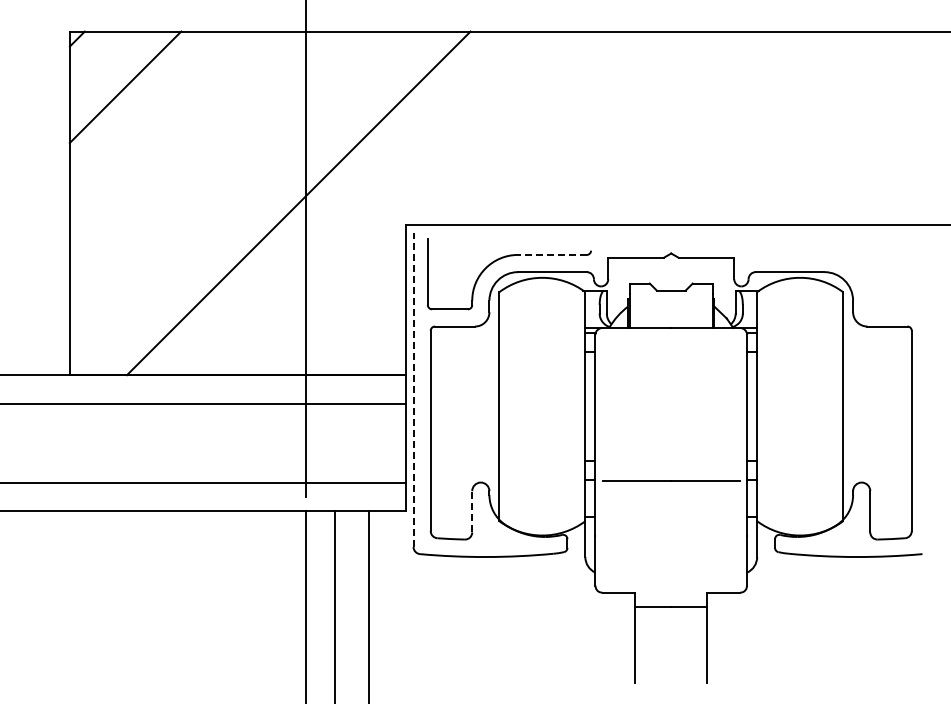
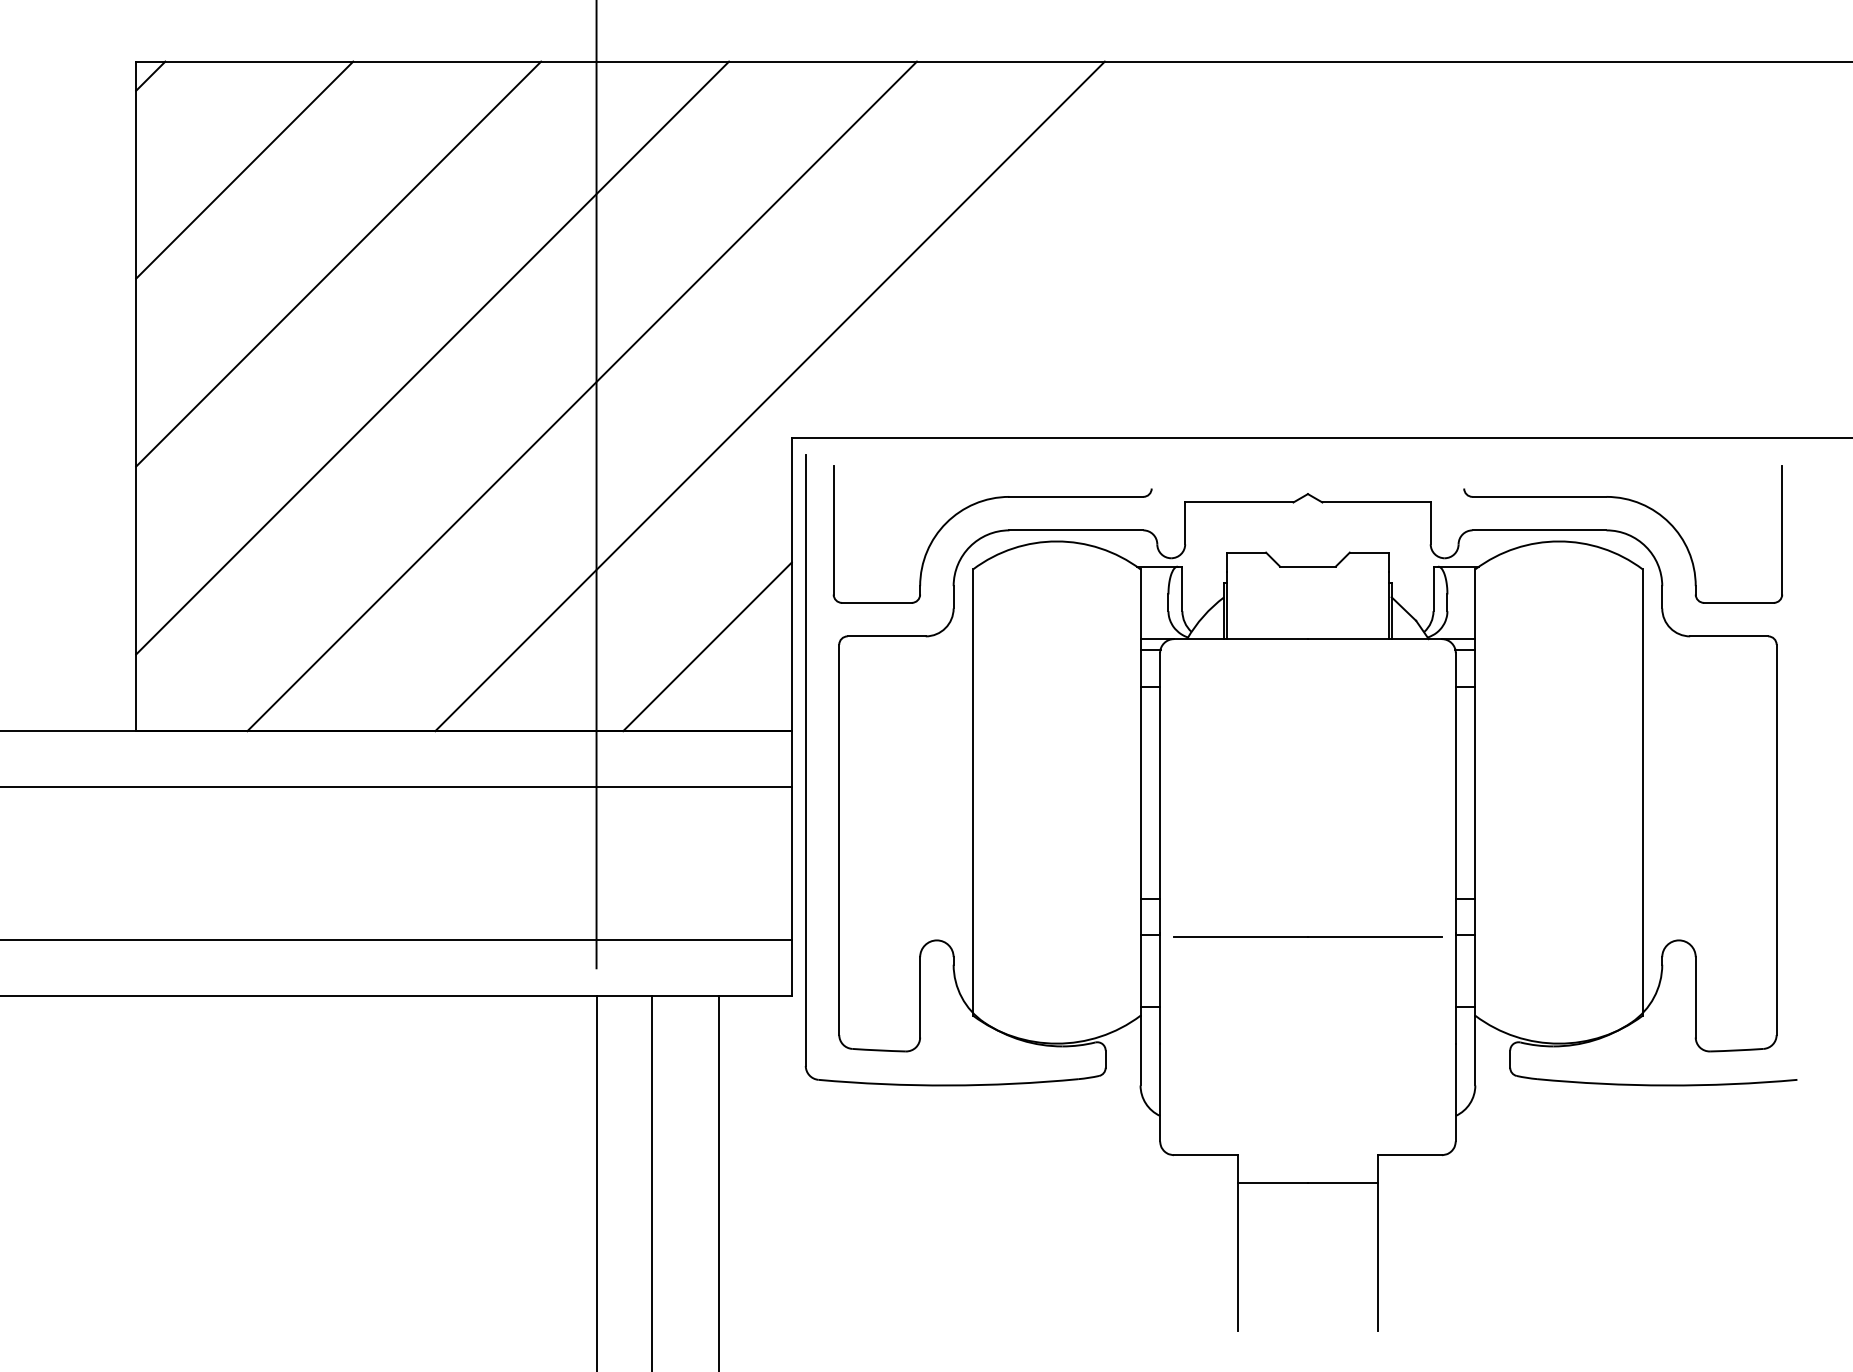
line: (173, 135) -> (338, 264), added
line: (221, 183) -> (431, 357), added
line: (395, 203) -> (770, 396), added
line: (551, 254) -> (1074, 496), dashed -> solid
part: (838, 258) -> (1633, 503), added
line: (362, 331) -> (706, 646), added
line: (413, 390) -> (805, 761), dashed -> solid
line: (472, 511) -> (920, 996), dashed -> solid

